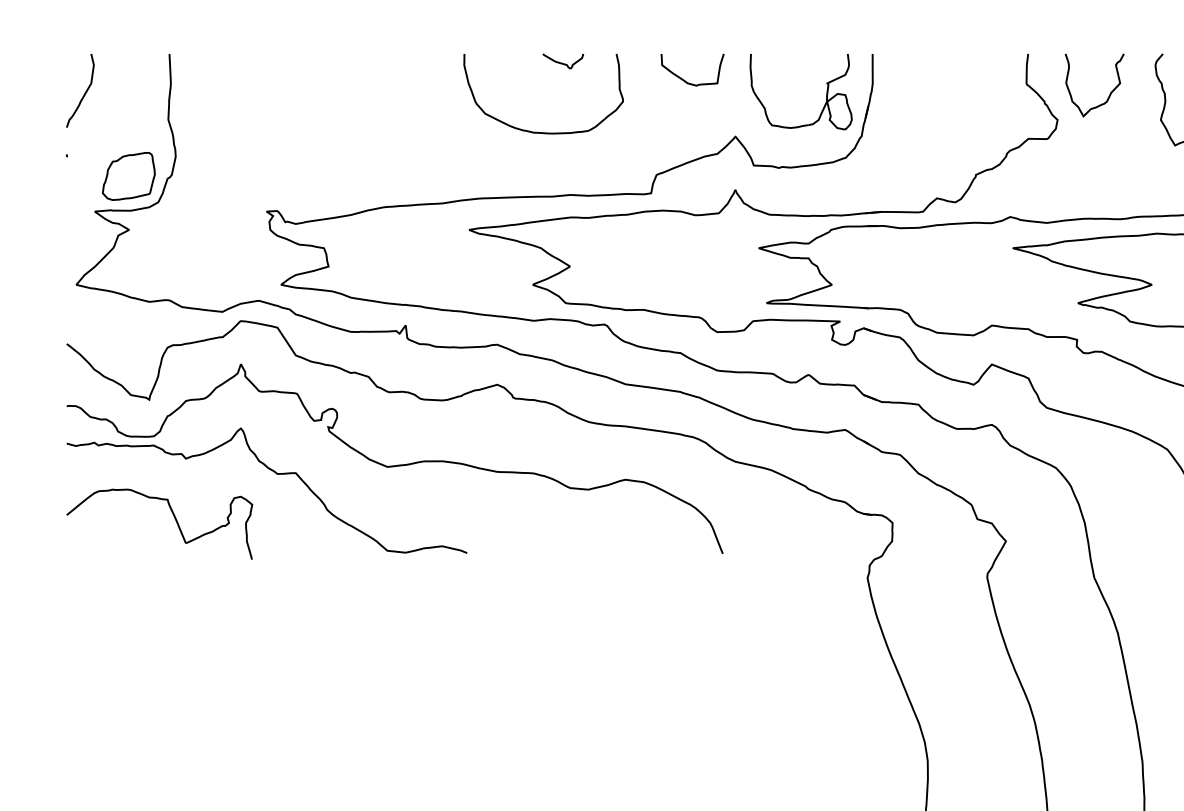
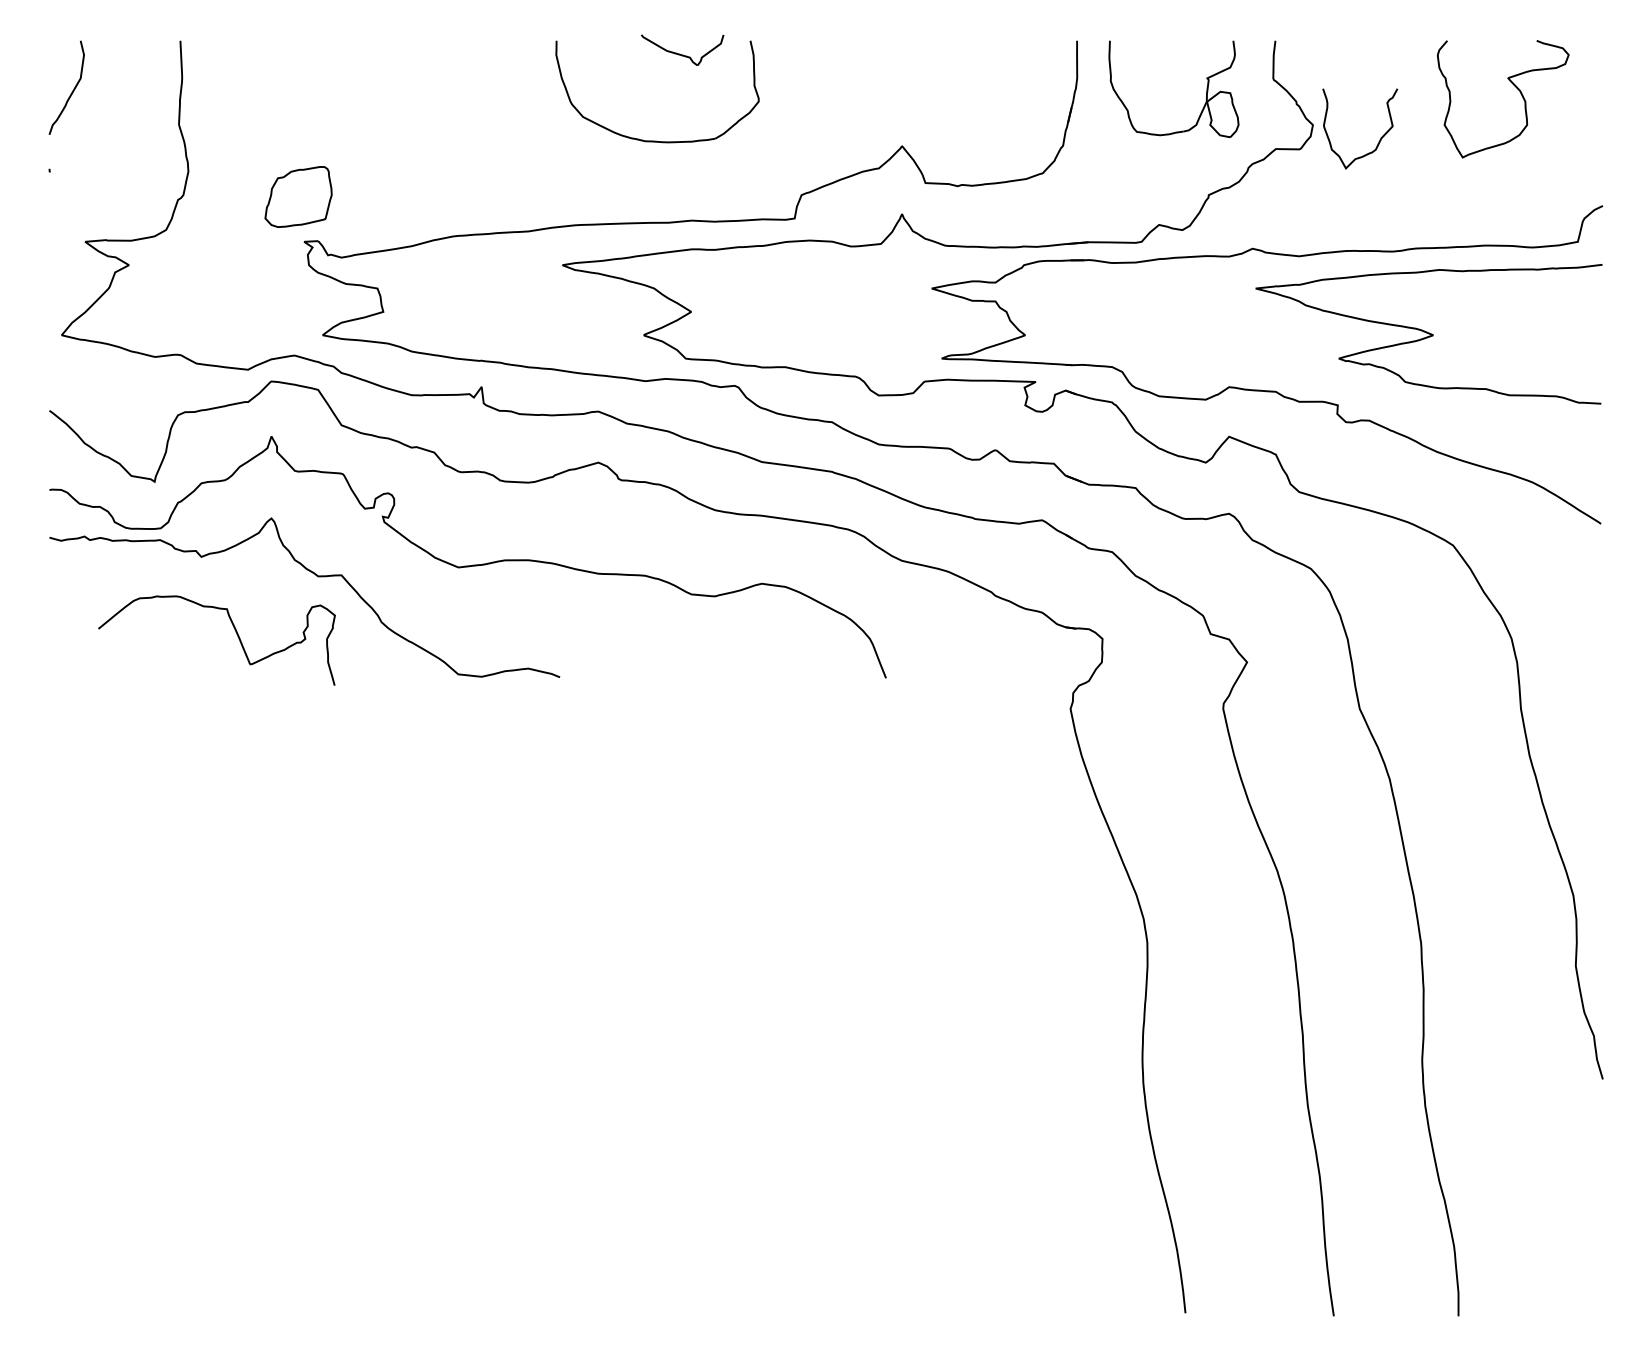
part: (563, 61) -> (682, 50), size x1.6
curve: (686, 81) -> (839, 75), removed
part: (826, 92) -> (1206, 89), moved
curve: (1110, 92) -> (1380, 137), moved
part: (128, 176) -> (298, 196), moved
curve: (174, 517) -> (235, 632), moved

